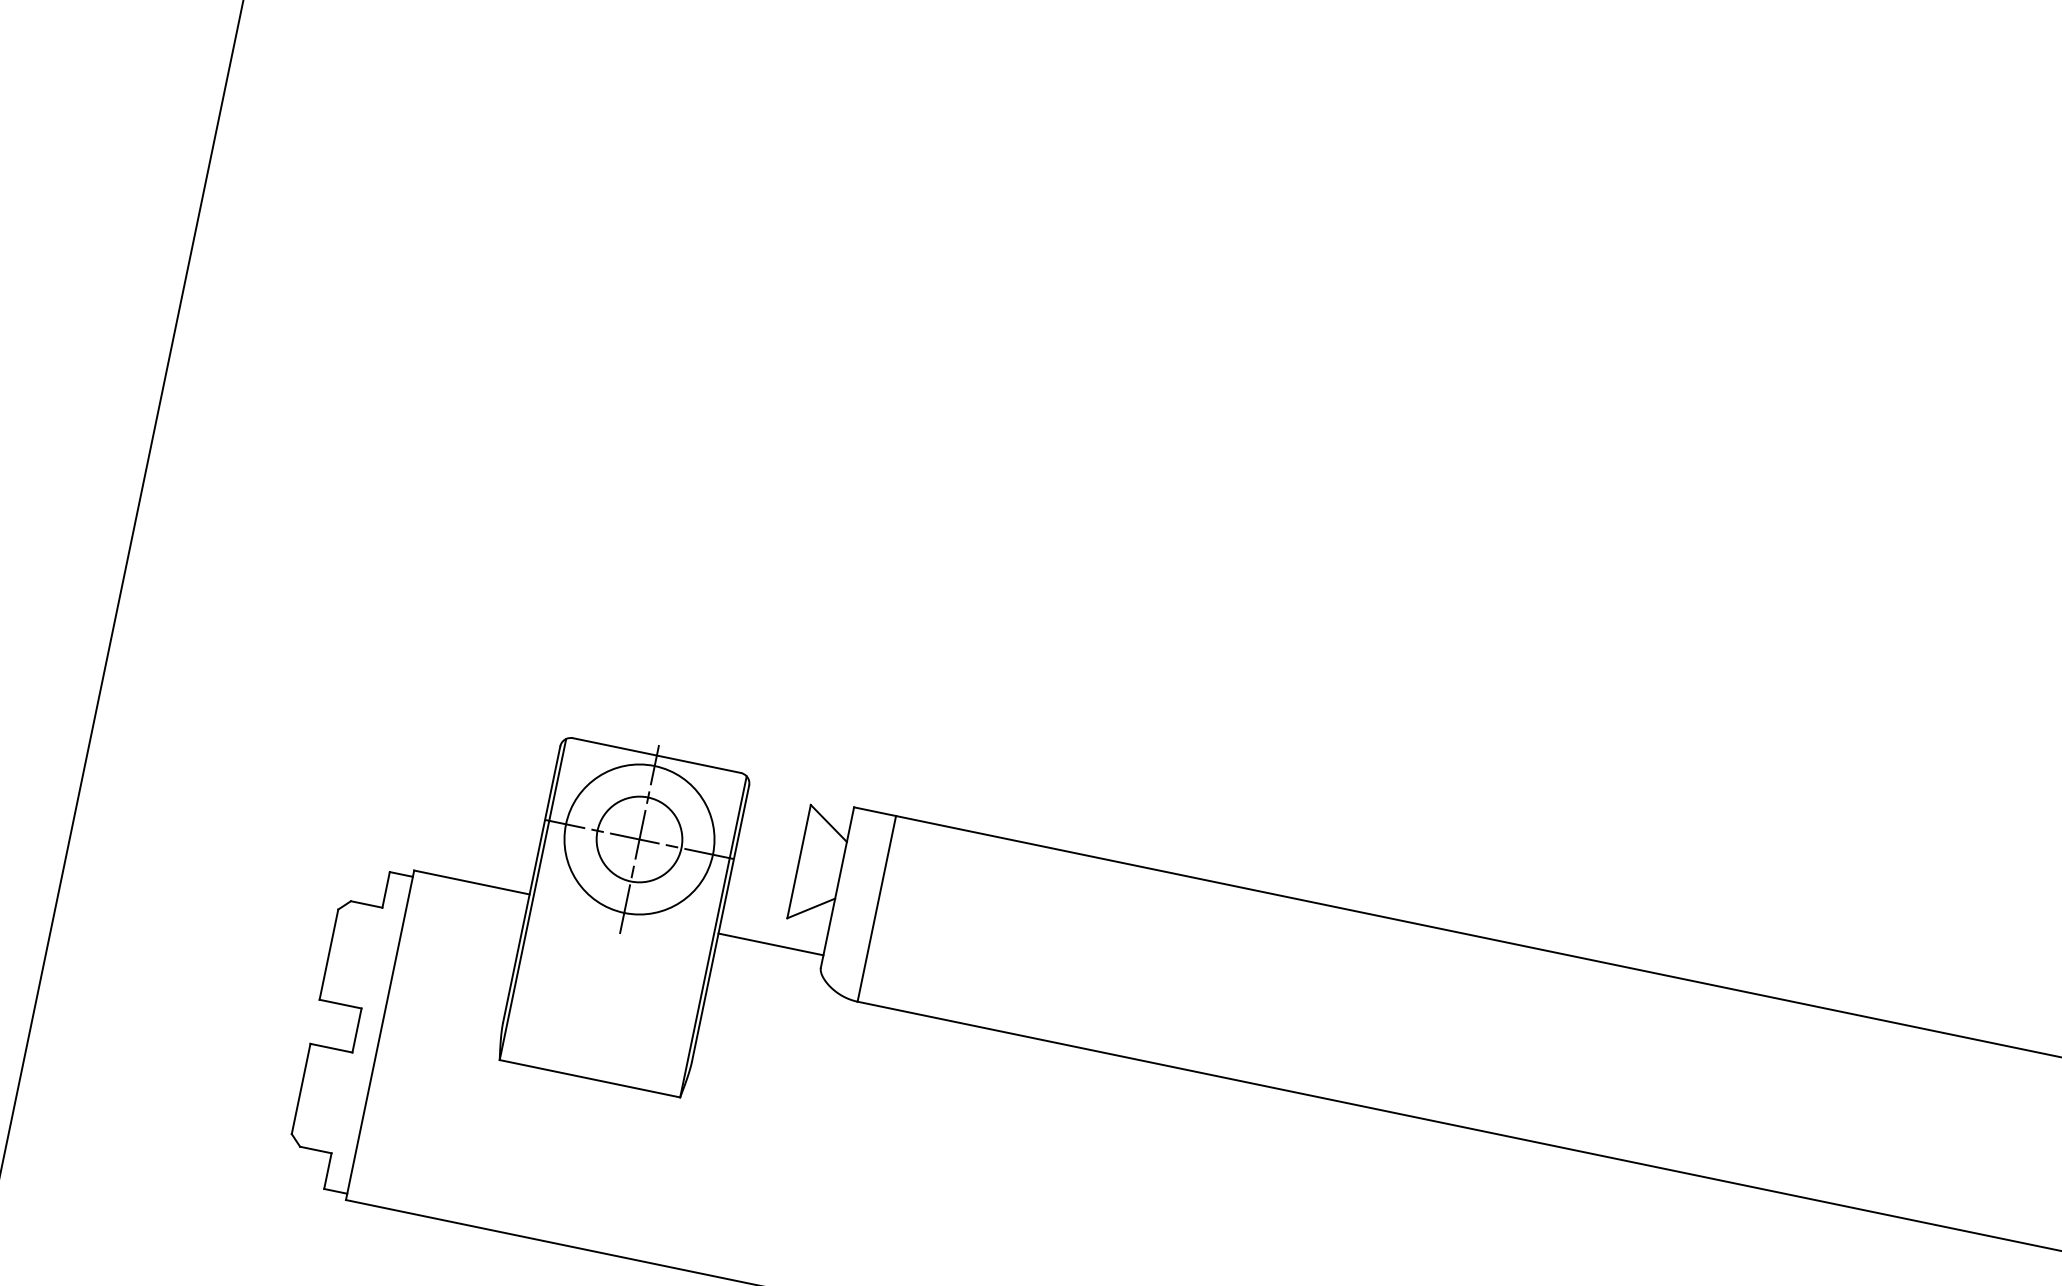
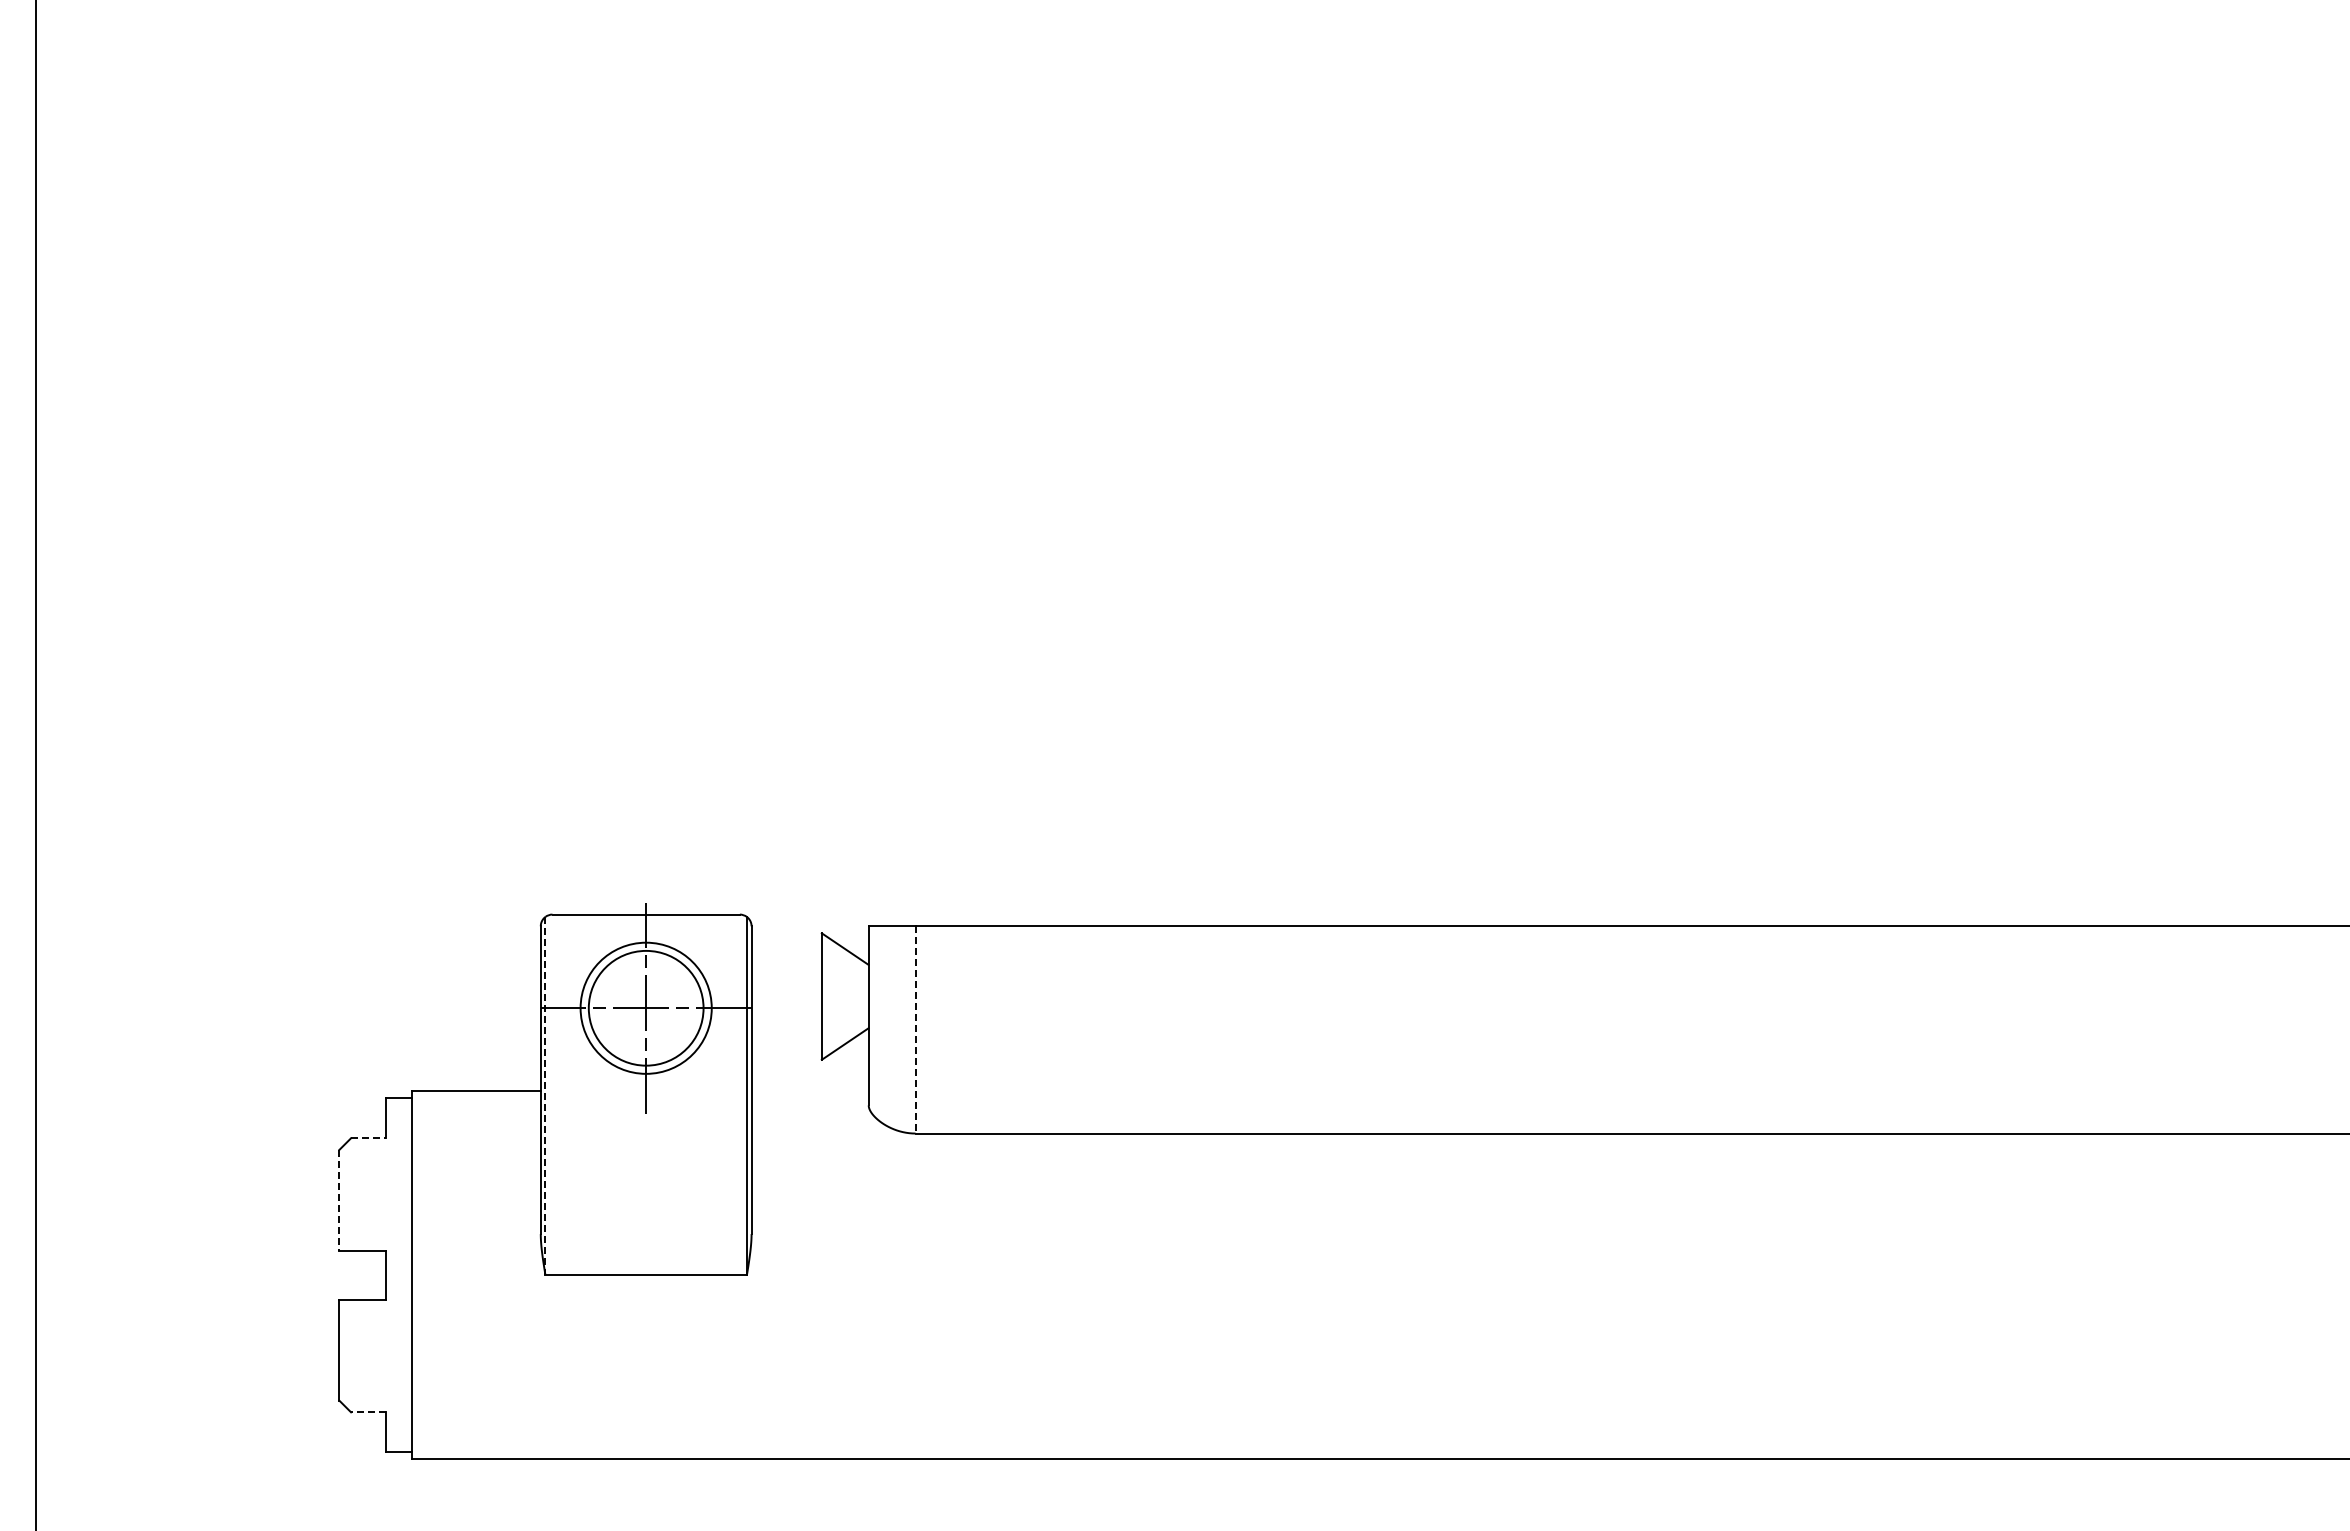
circle: (639, 839) -> (646, 1008), size x0.7
circle: (639, 839) -> (646, 1008), size x1.4
line: (532, 899) -> (545, 1096), solid -> dashed
line: (366, 904) -> (368, 1138), solid -> dashed
line: (876, 908) -> (915, 1029), solid -> dashed
line: (770, 944) -> (809, 1091), removed
line: (329, 954) -> (339, 1200), solid -> dashed
line: (315, 1150) -> (368, 1412), solid -> dashed

